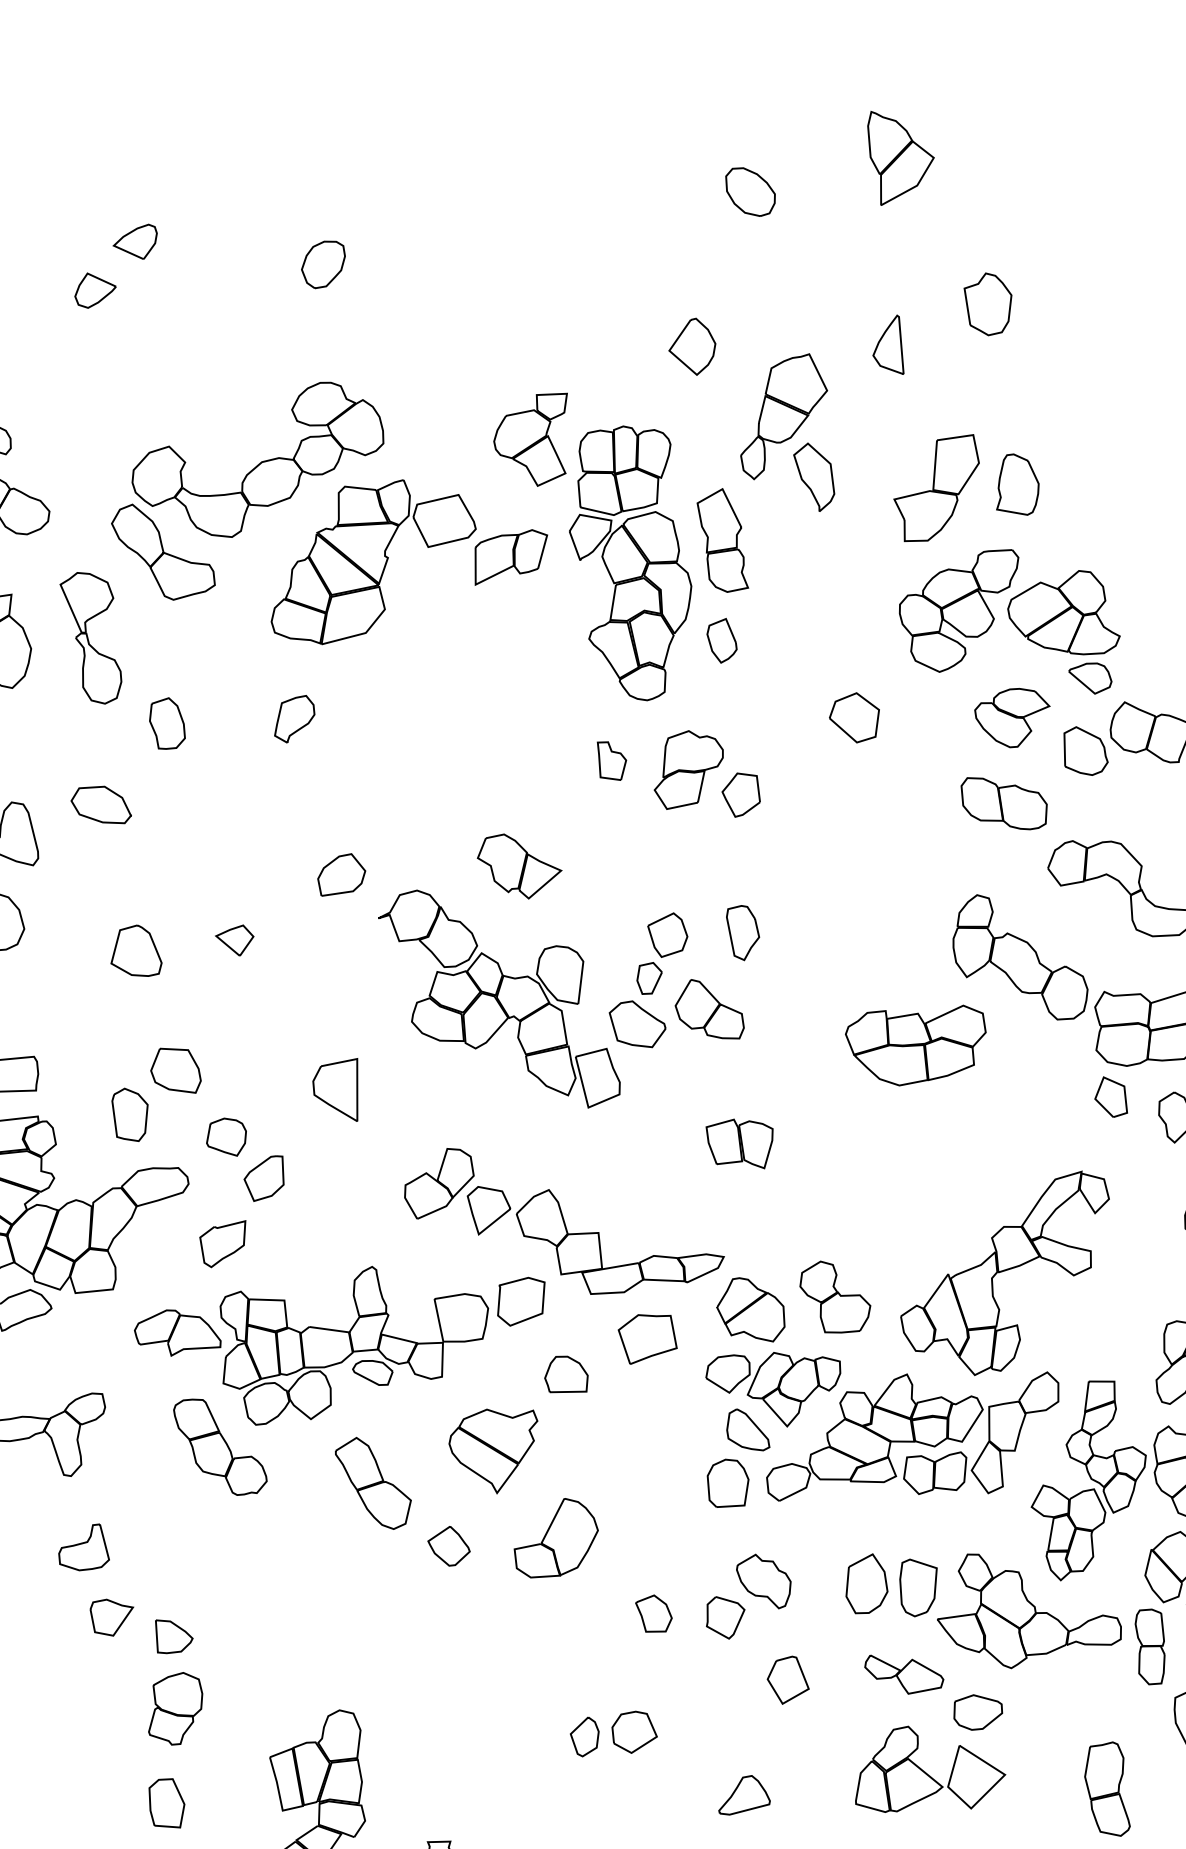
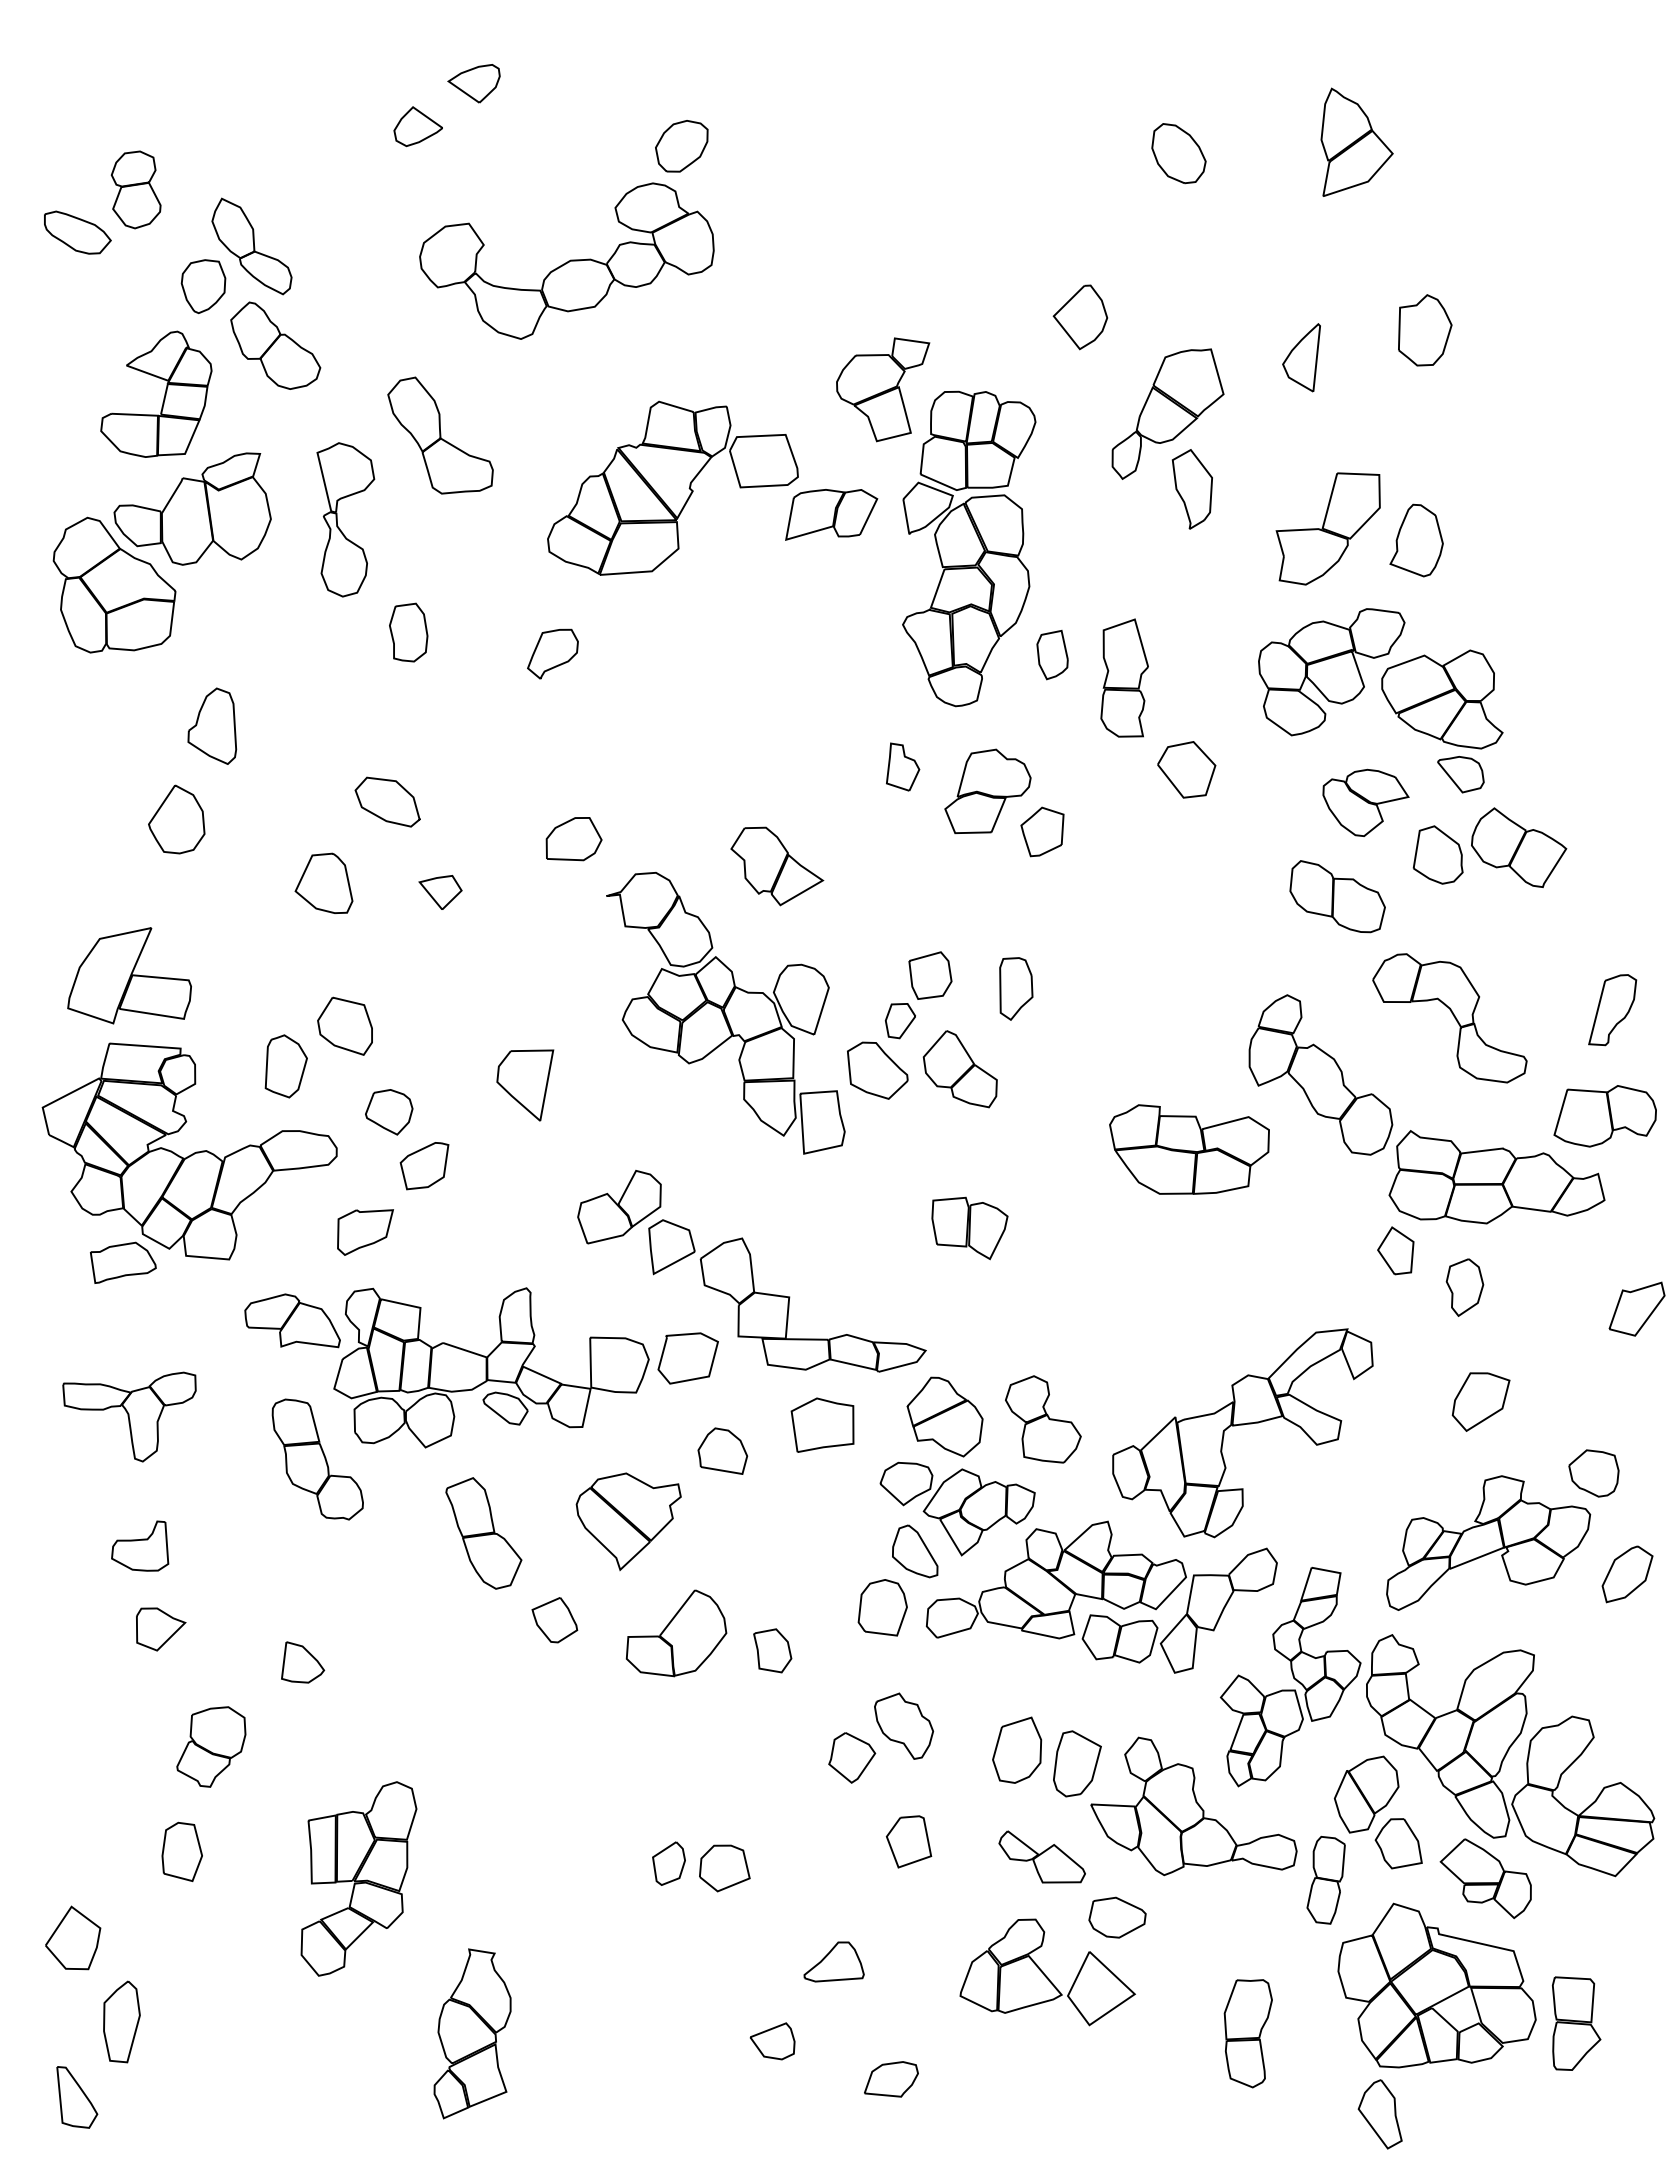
part: (258, 462) -> (566, 260), moved
part: (722, 540) -> (1124, 677), moved
part: (100, 805) -> (387, 801), moved
part: (654, 1614) -> (772, 1650), moved
part: (173, 1635) -> (303, 1662), moved

